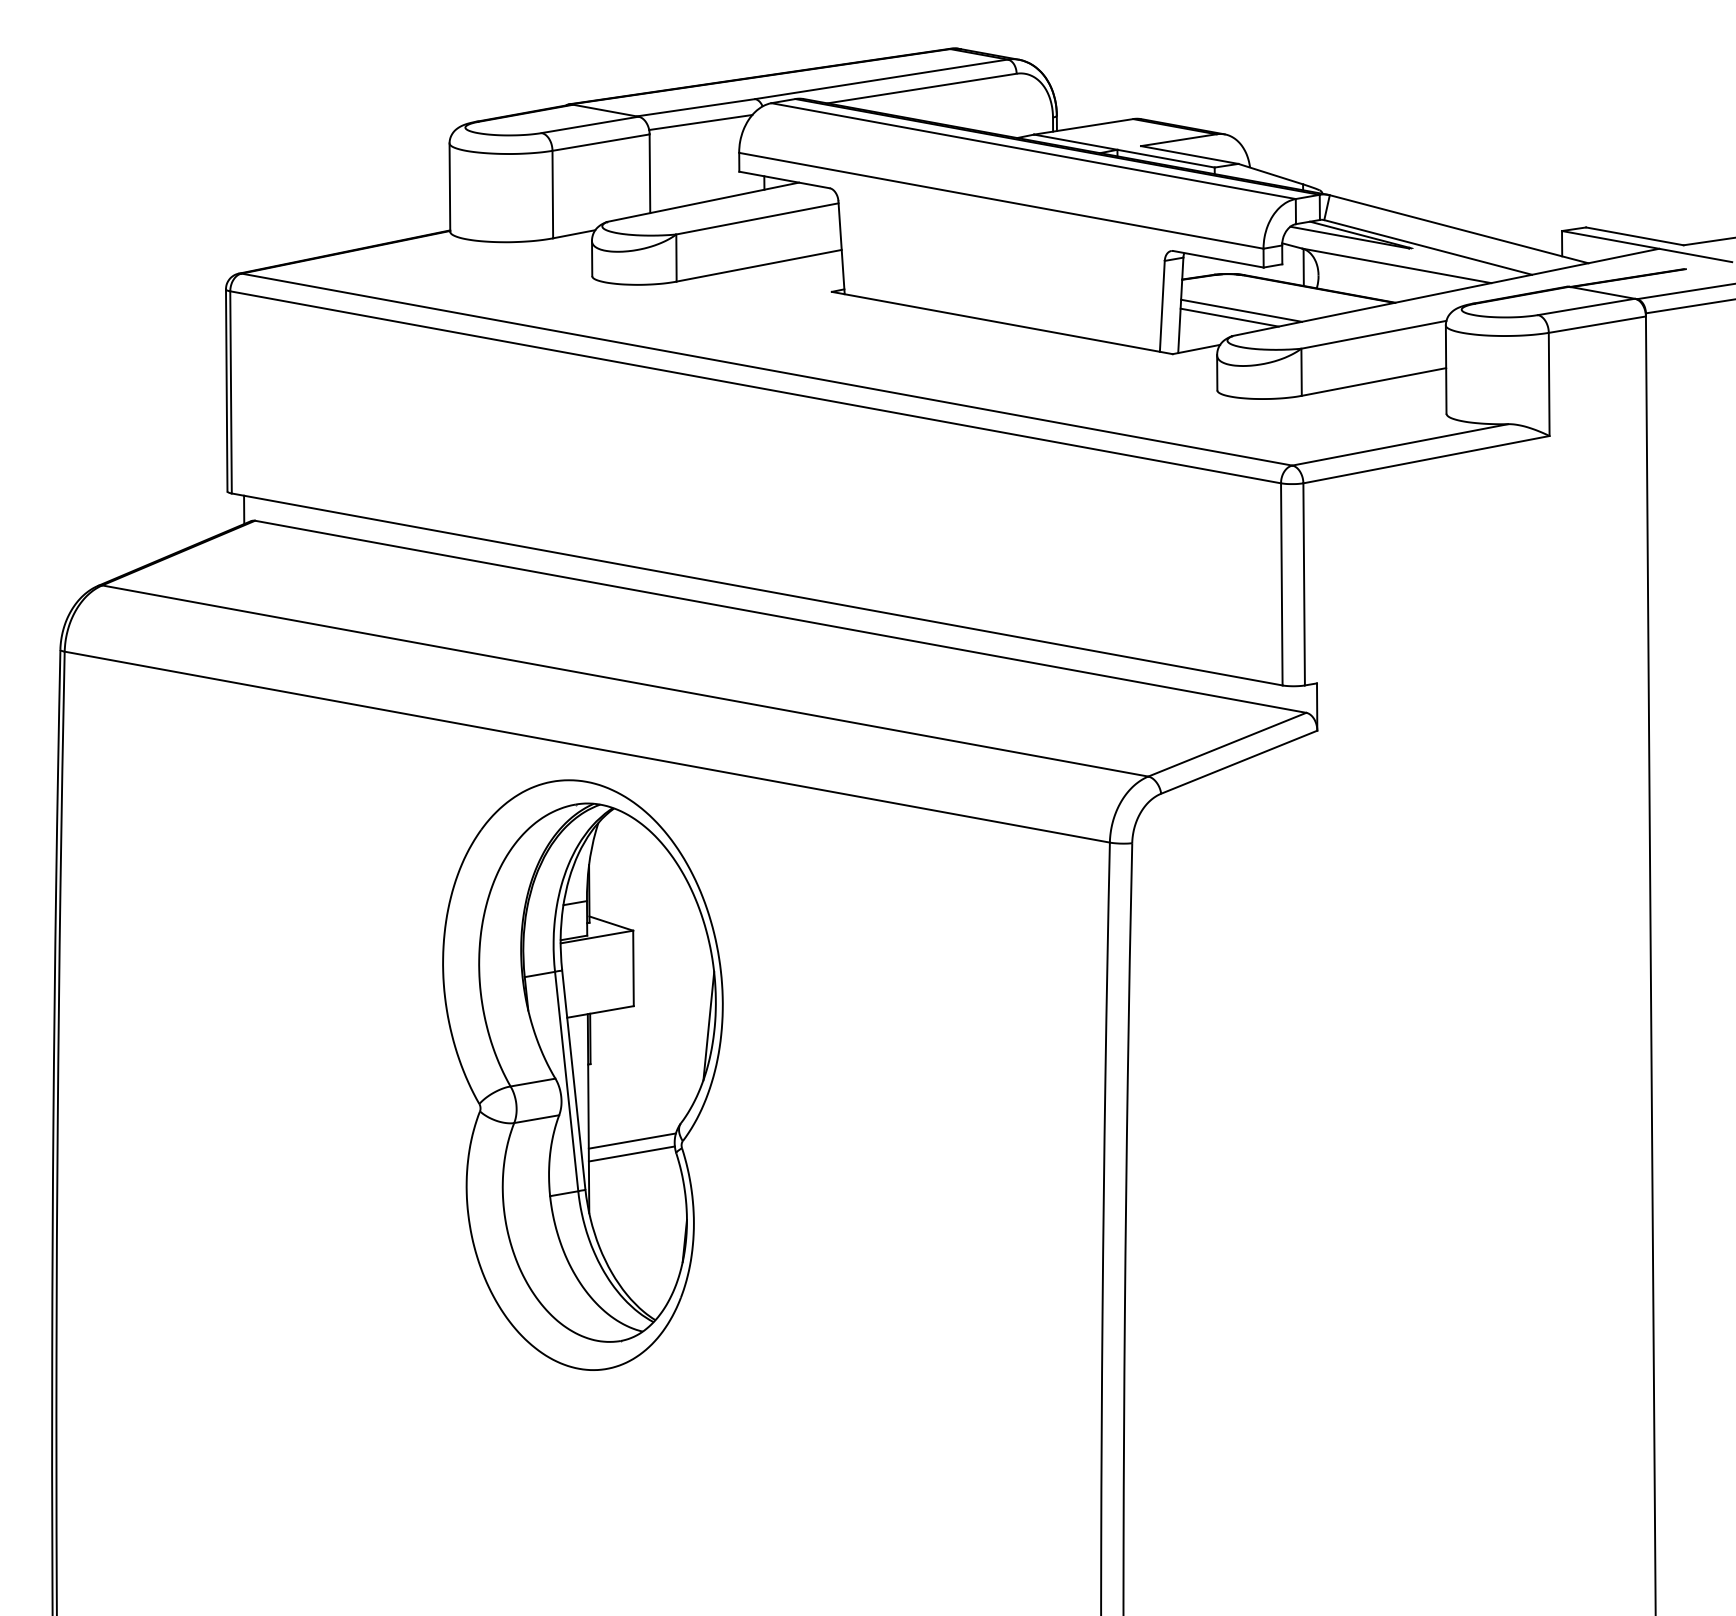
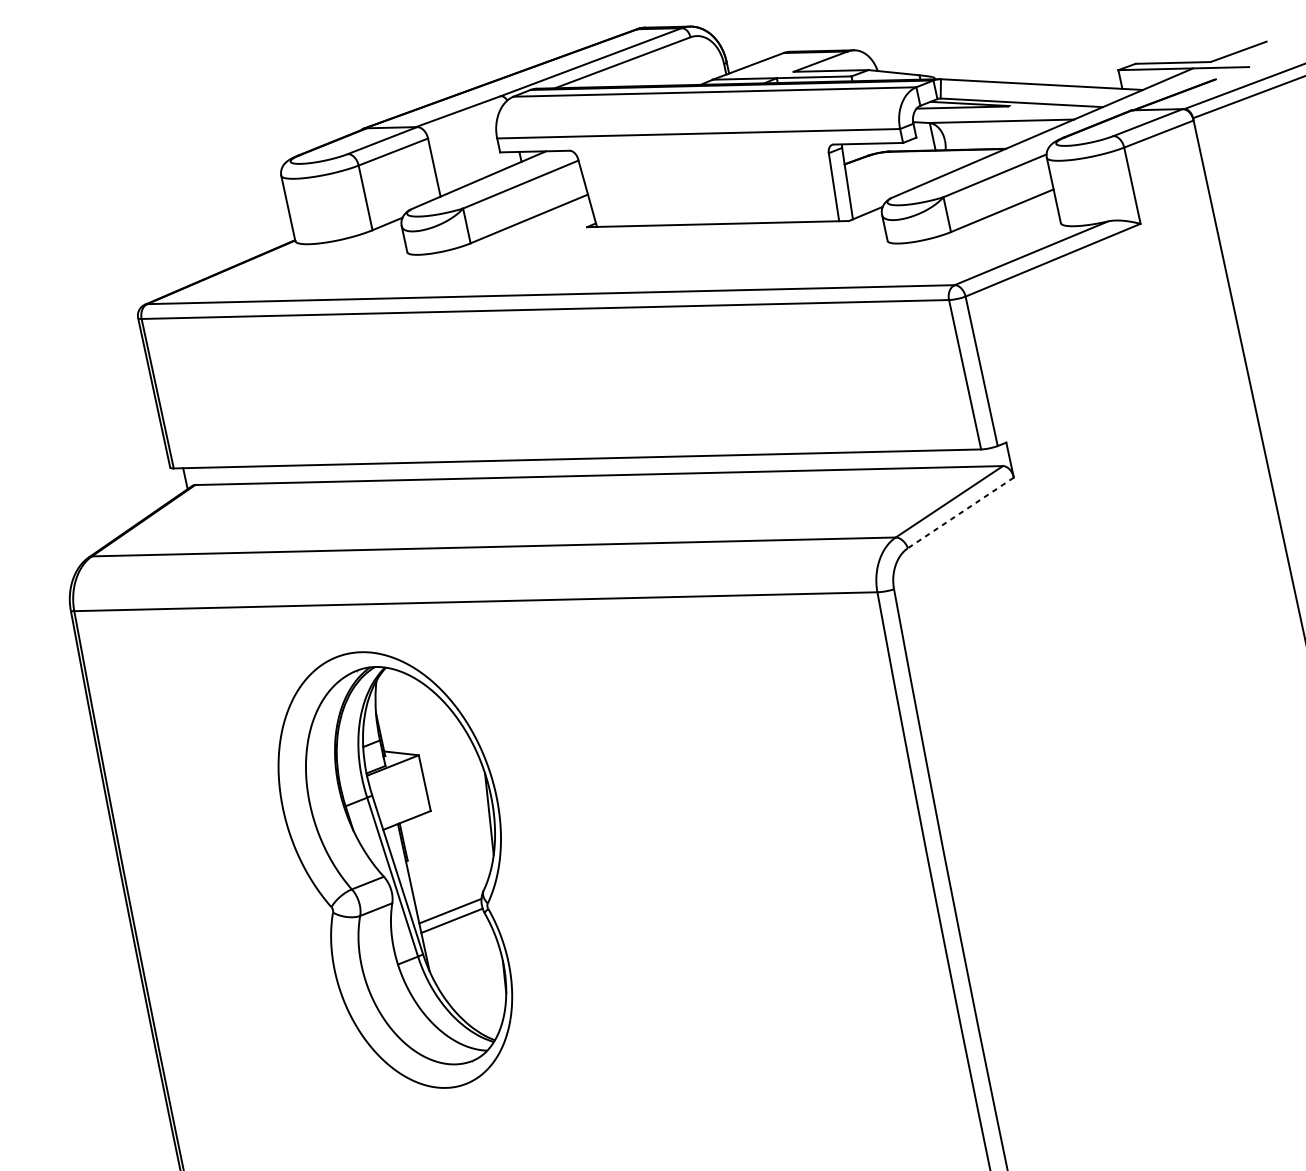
line: (700, 122) -> (463, 121), removed
line: (1241, 310) -> (893, 178), removed
line: (1229, 317) -> (885, 185), removed
line: (1238, 762) -> (960, 513), solid -> dashed
part: (582, 1074) -> (403, 869), moved

